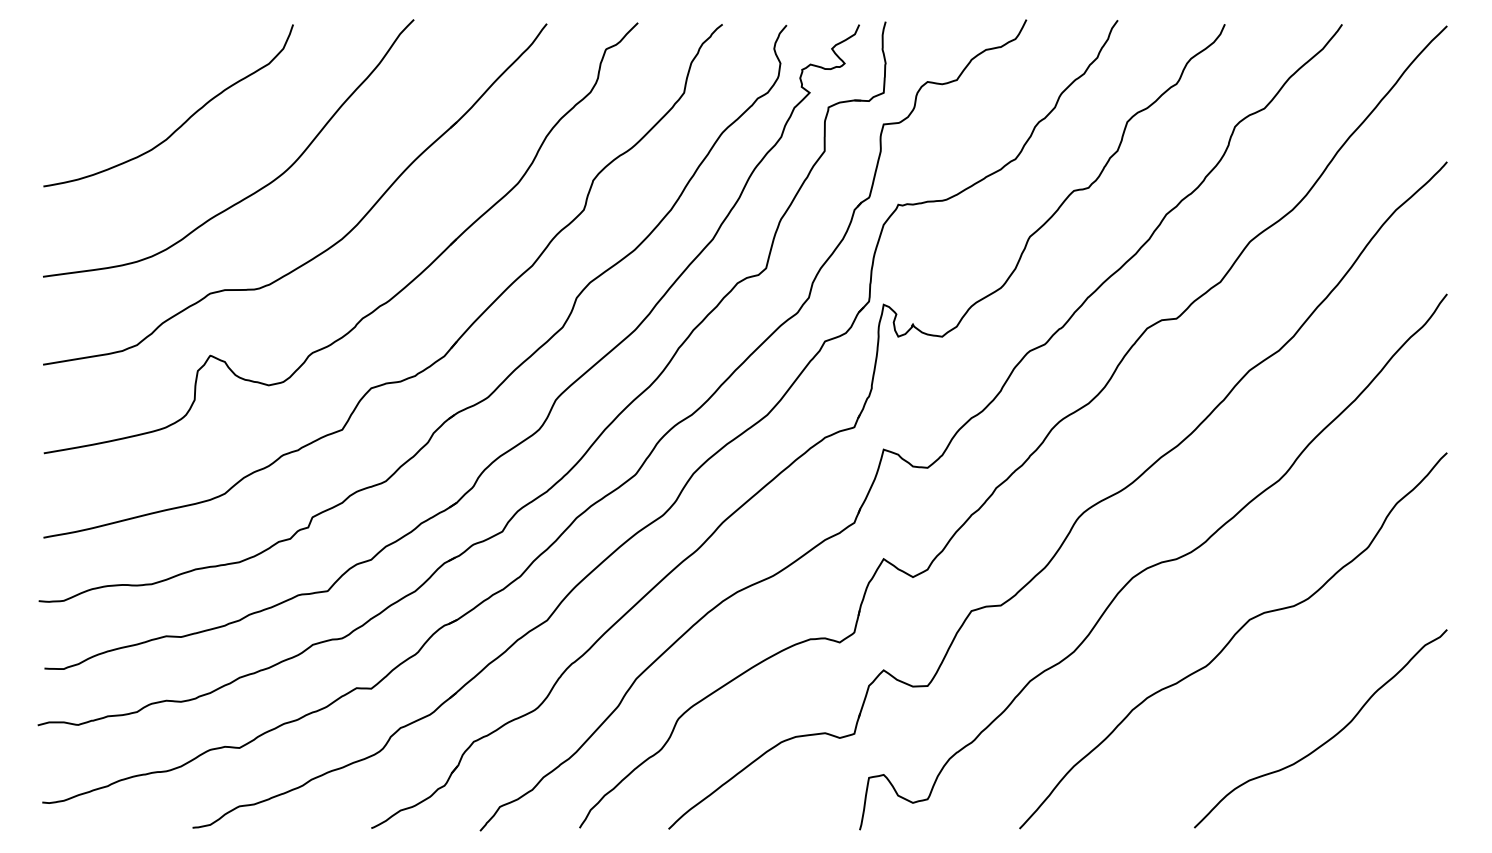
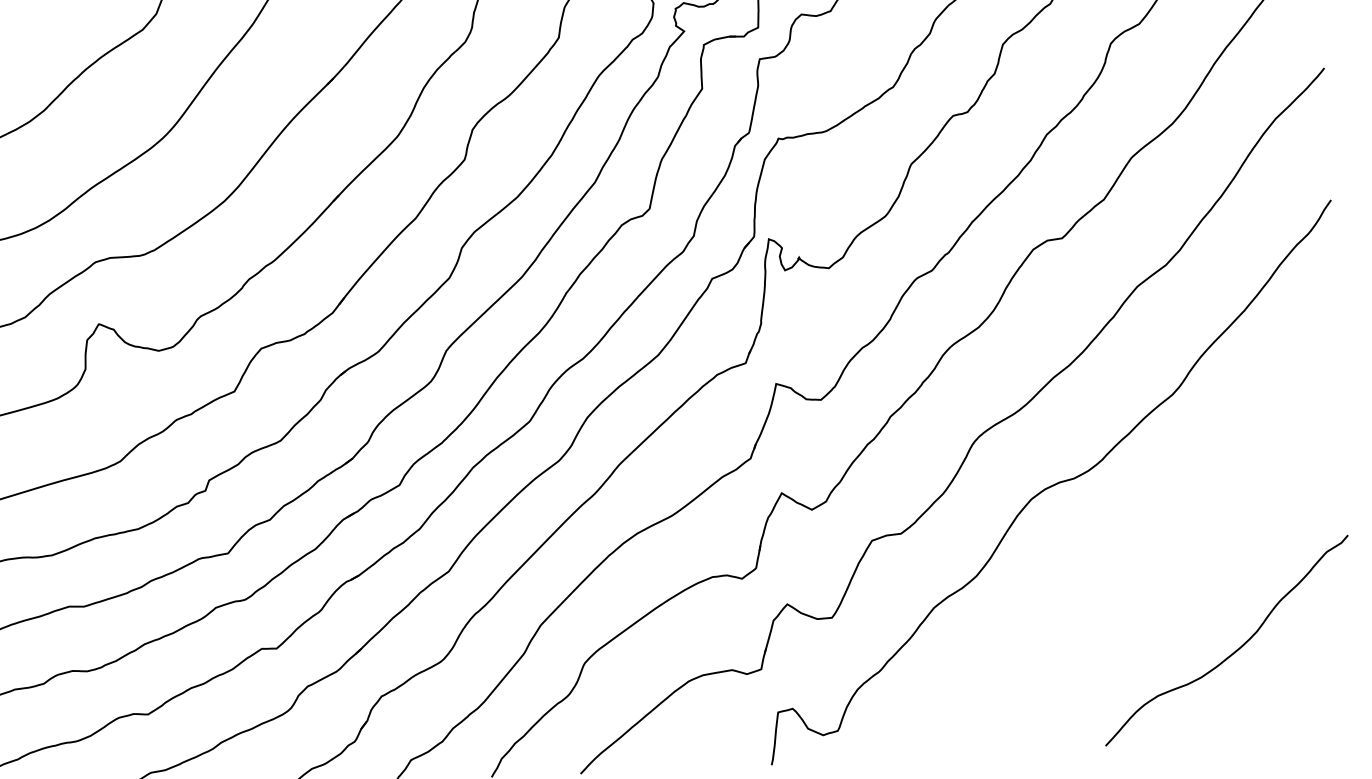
curve: (1232, 639) -> (1134, 555), removed

